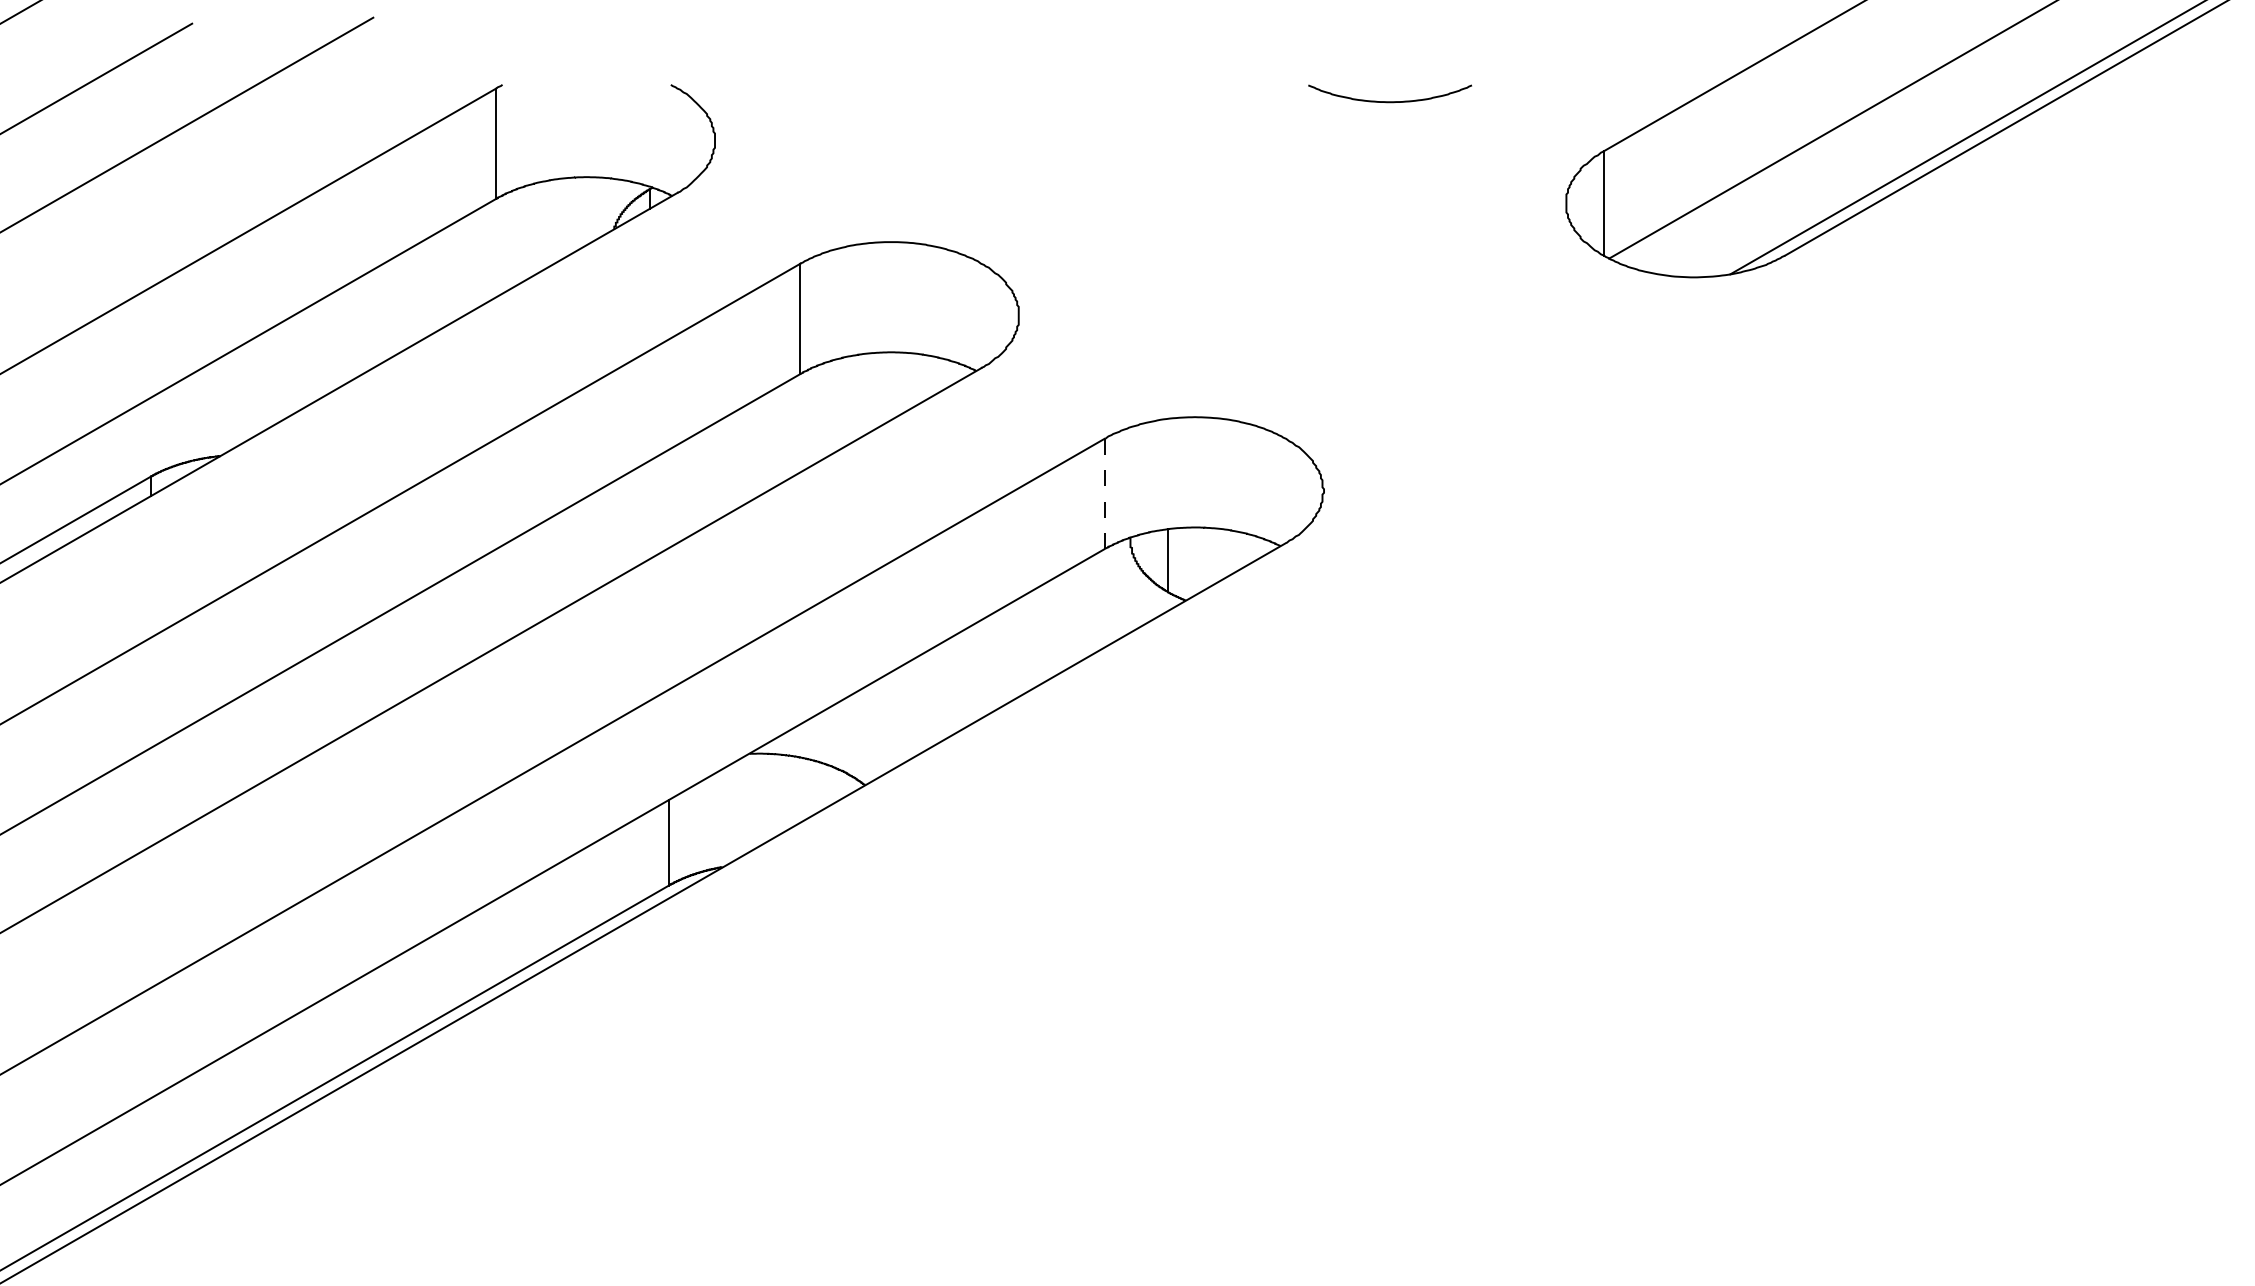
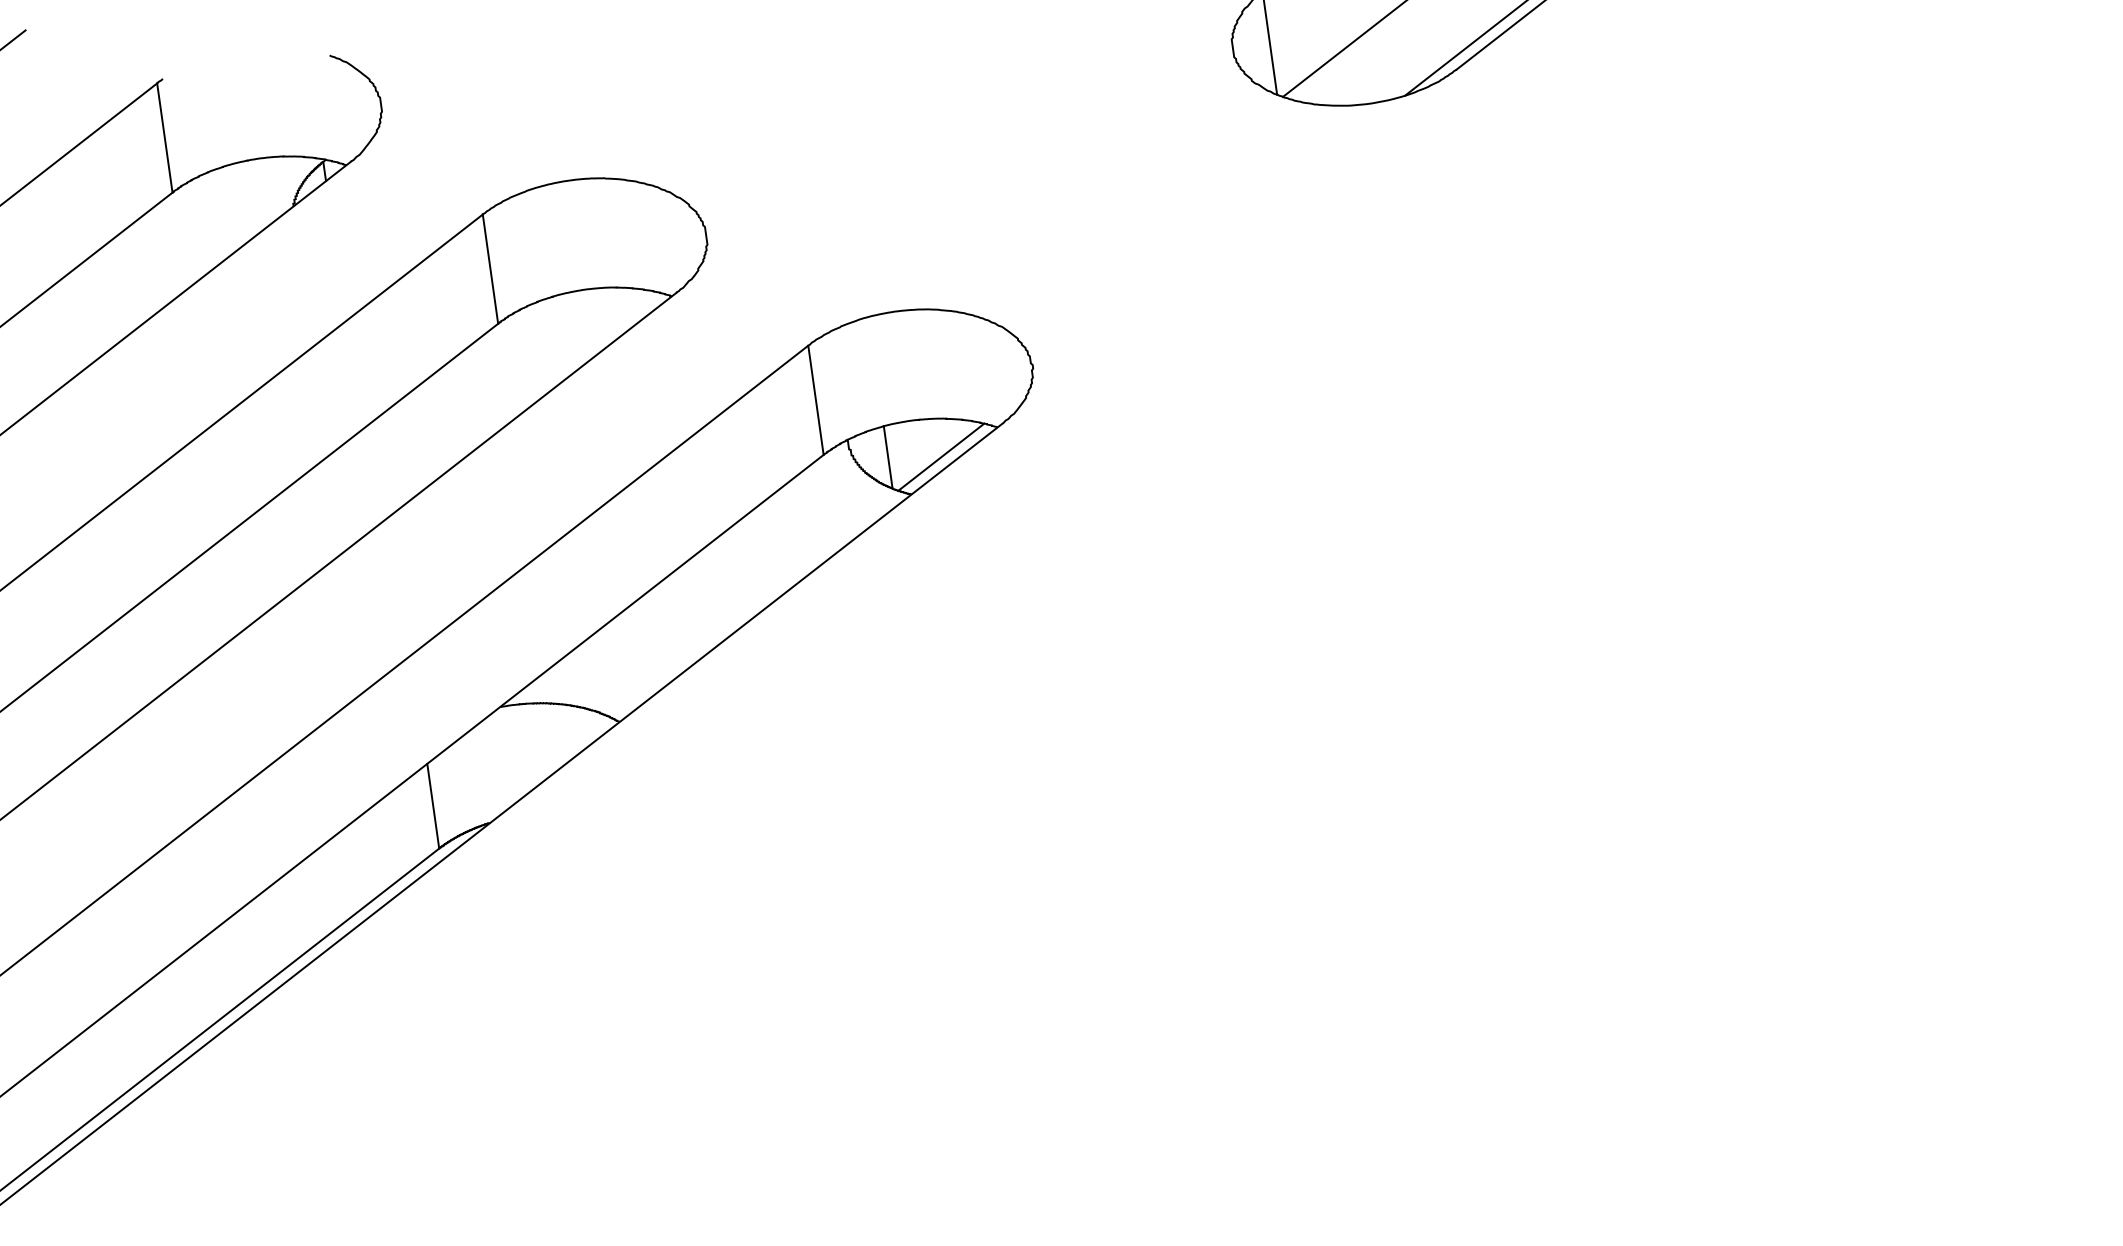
line: (1104, 494) -> (816, 400), dashed -> solid
line: (1220, 567) -> (941, 456), added

